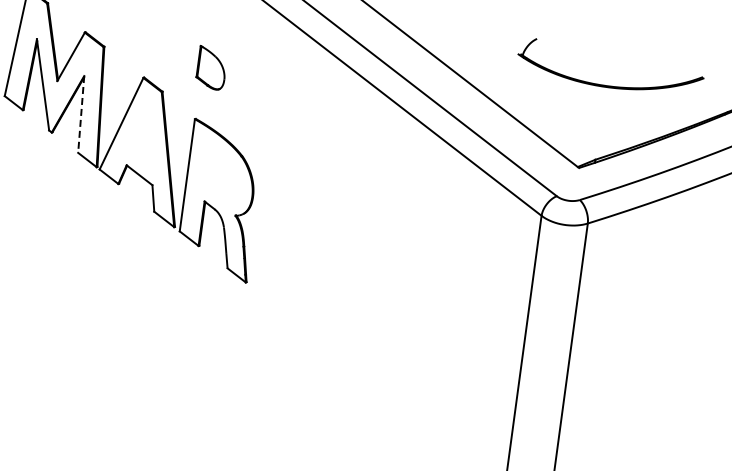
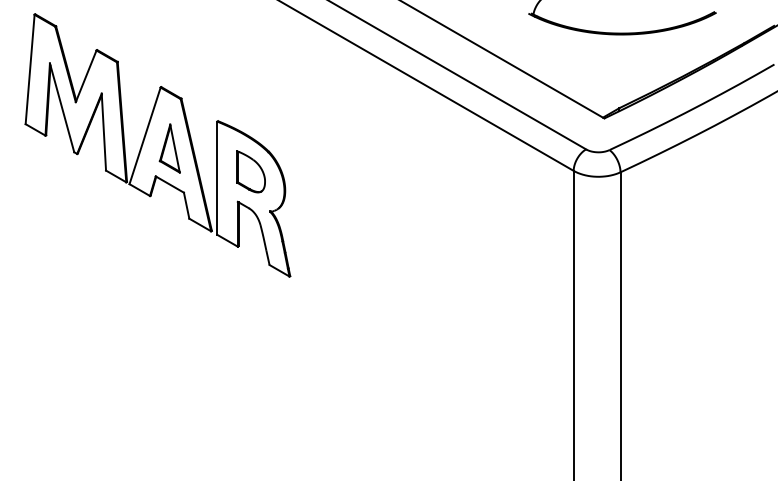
part: (211, 67) -> (250, 171), moved
line: (80, 114) -> (103, 132), dashed -> solid
part: (144, 139) -> (169, 148), added

